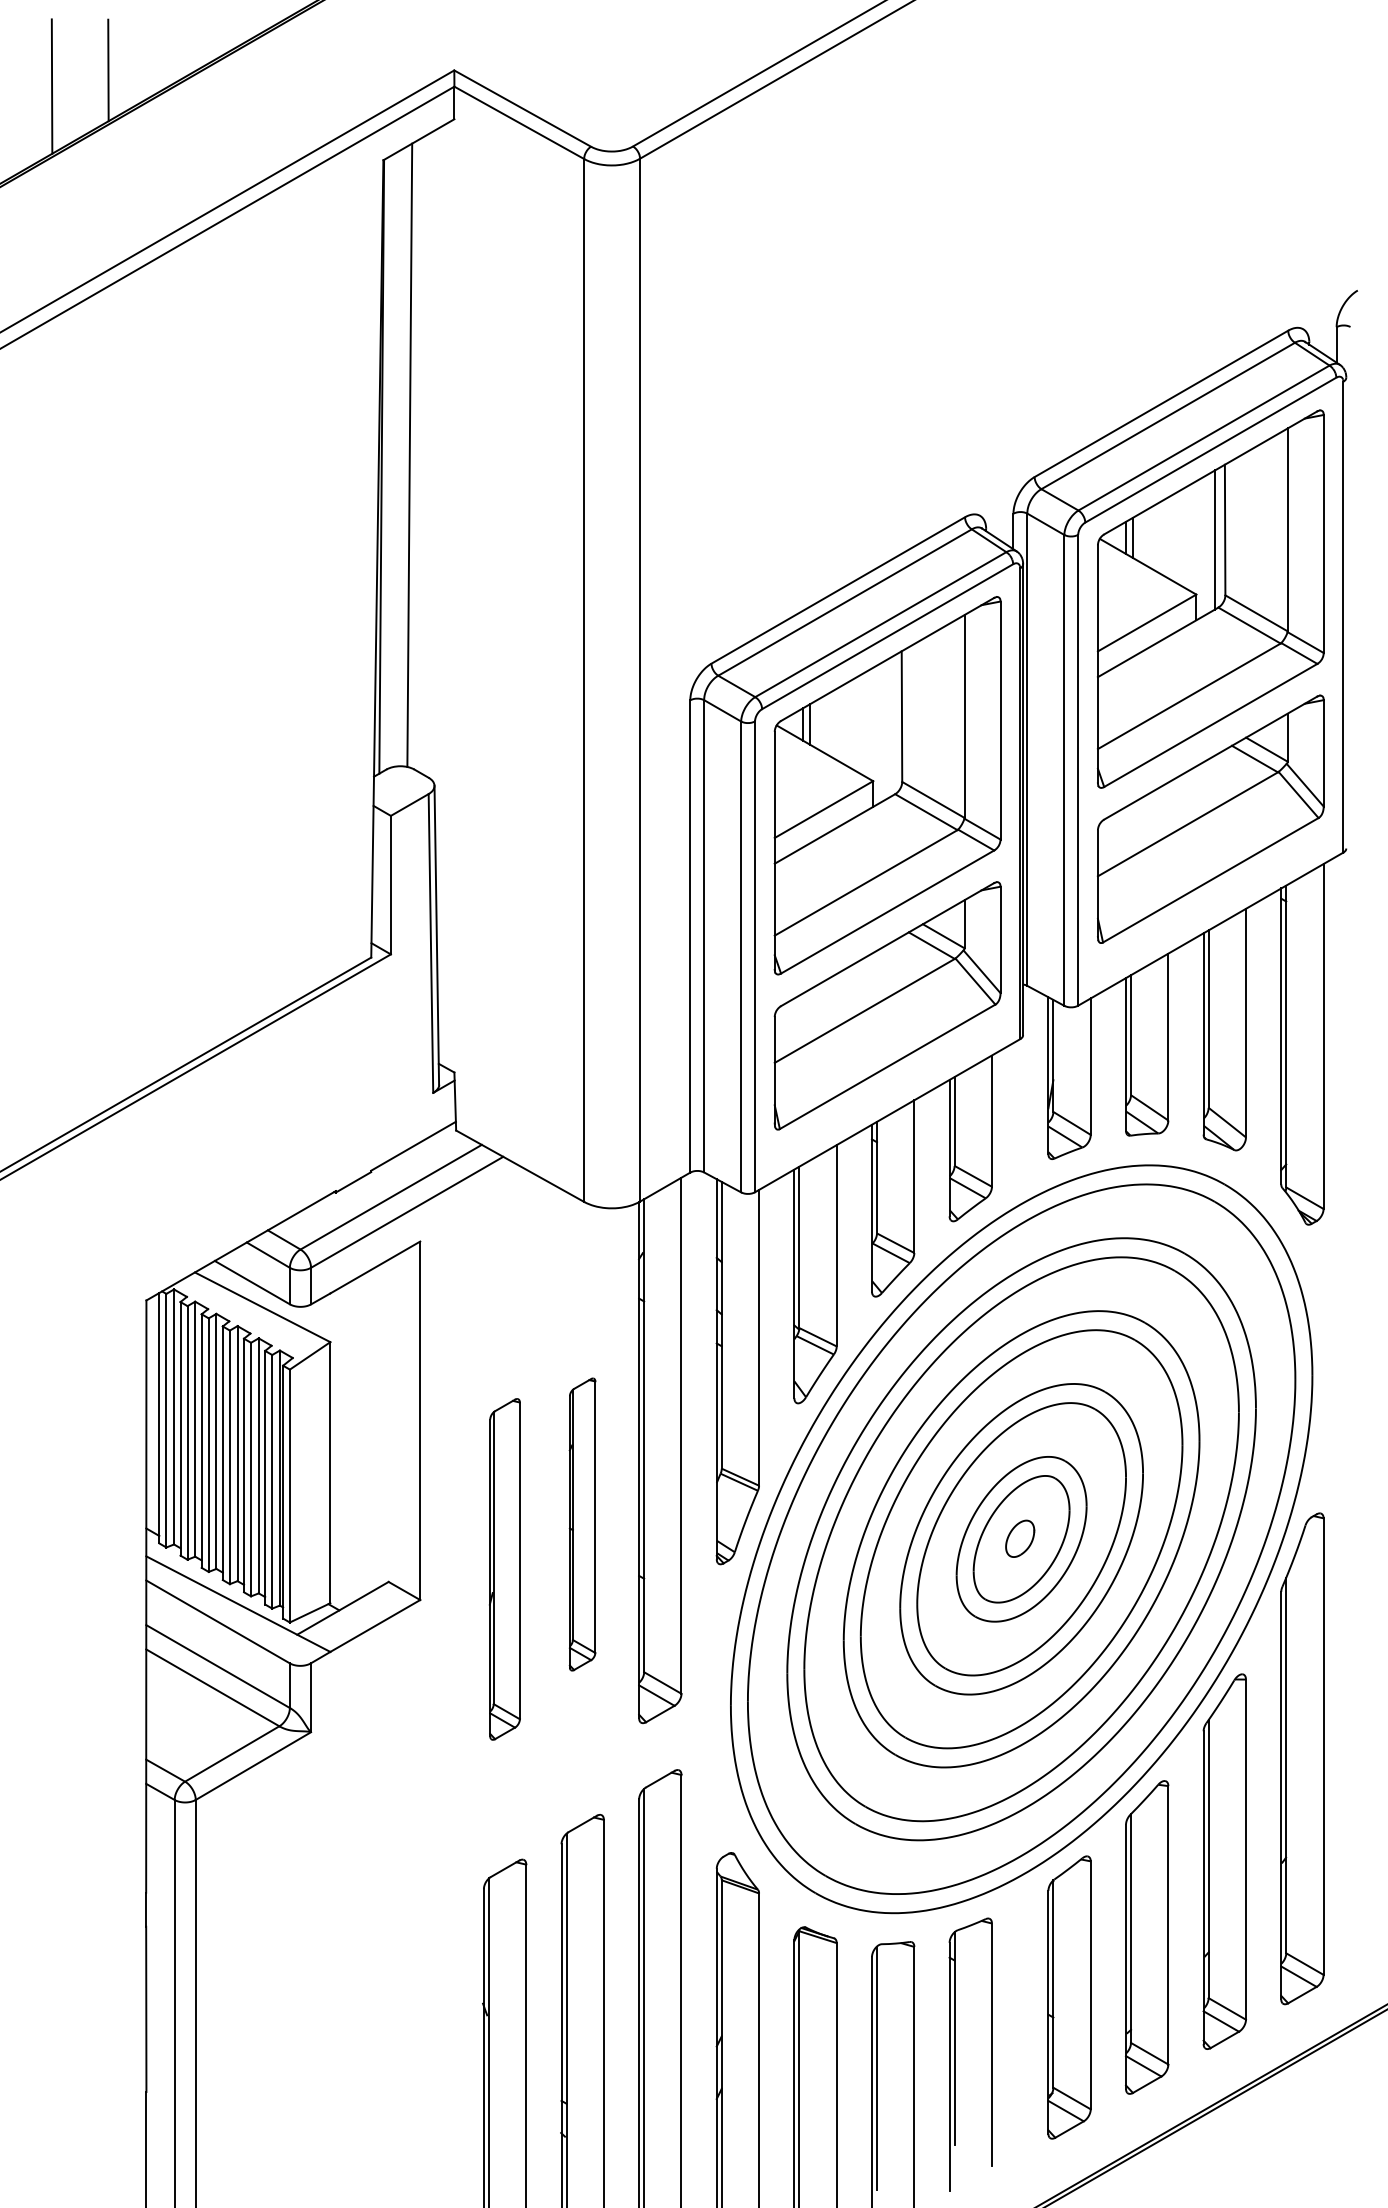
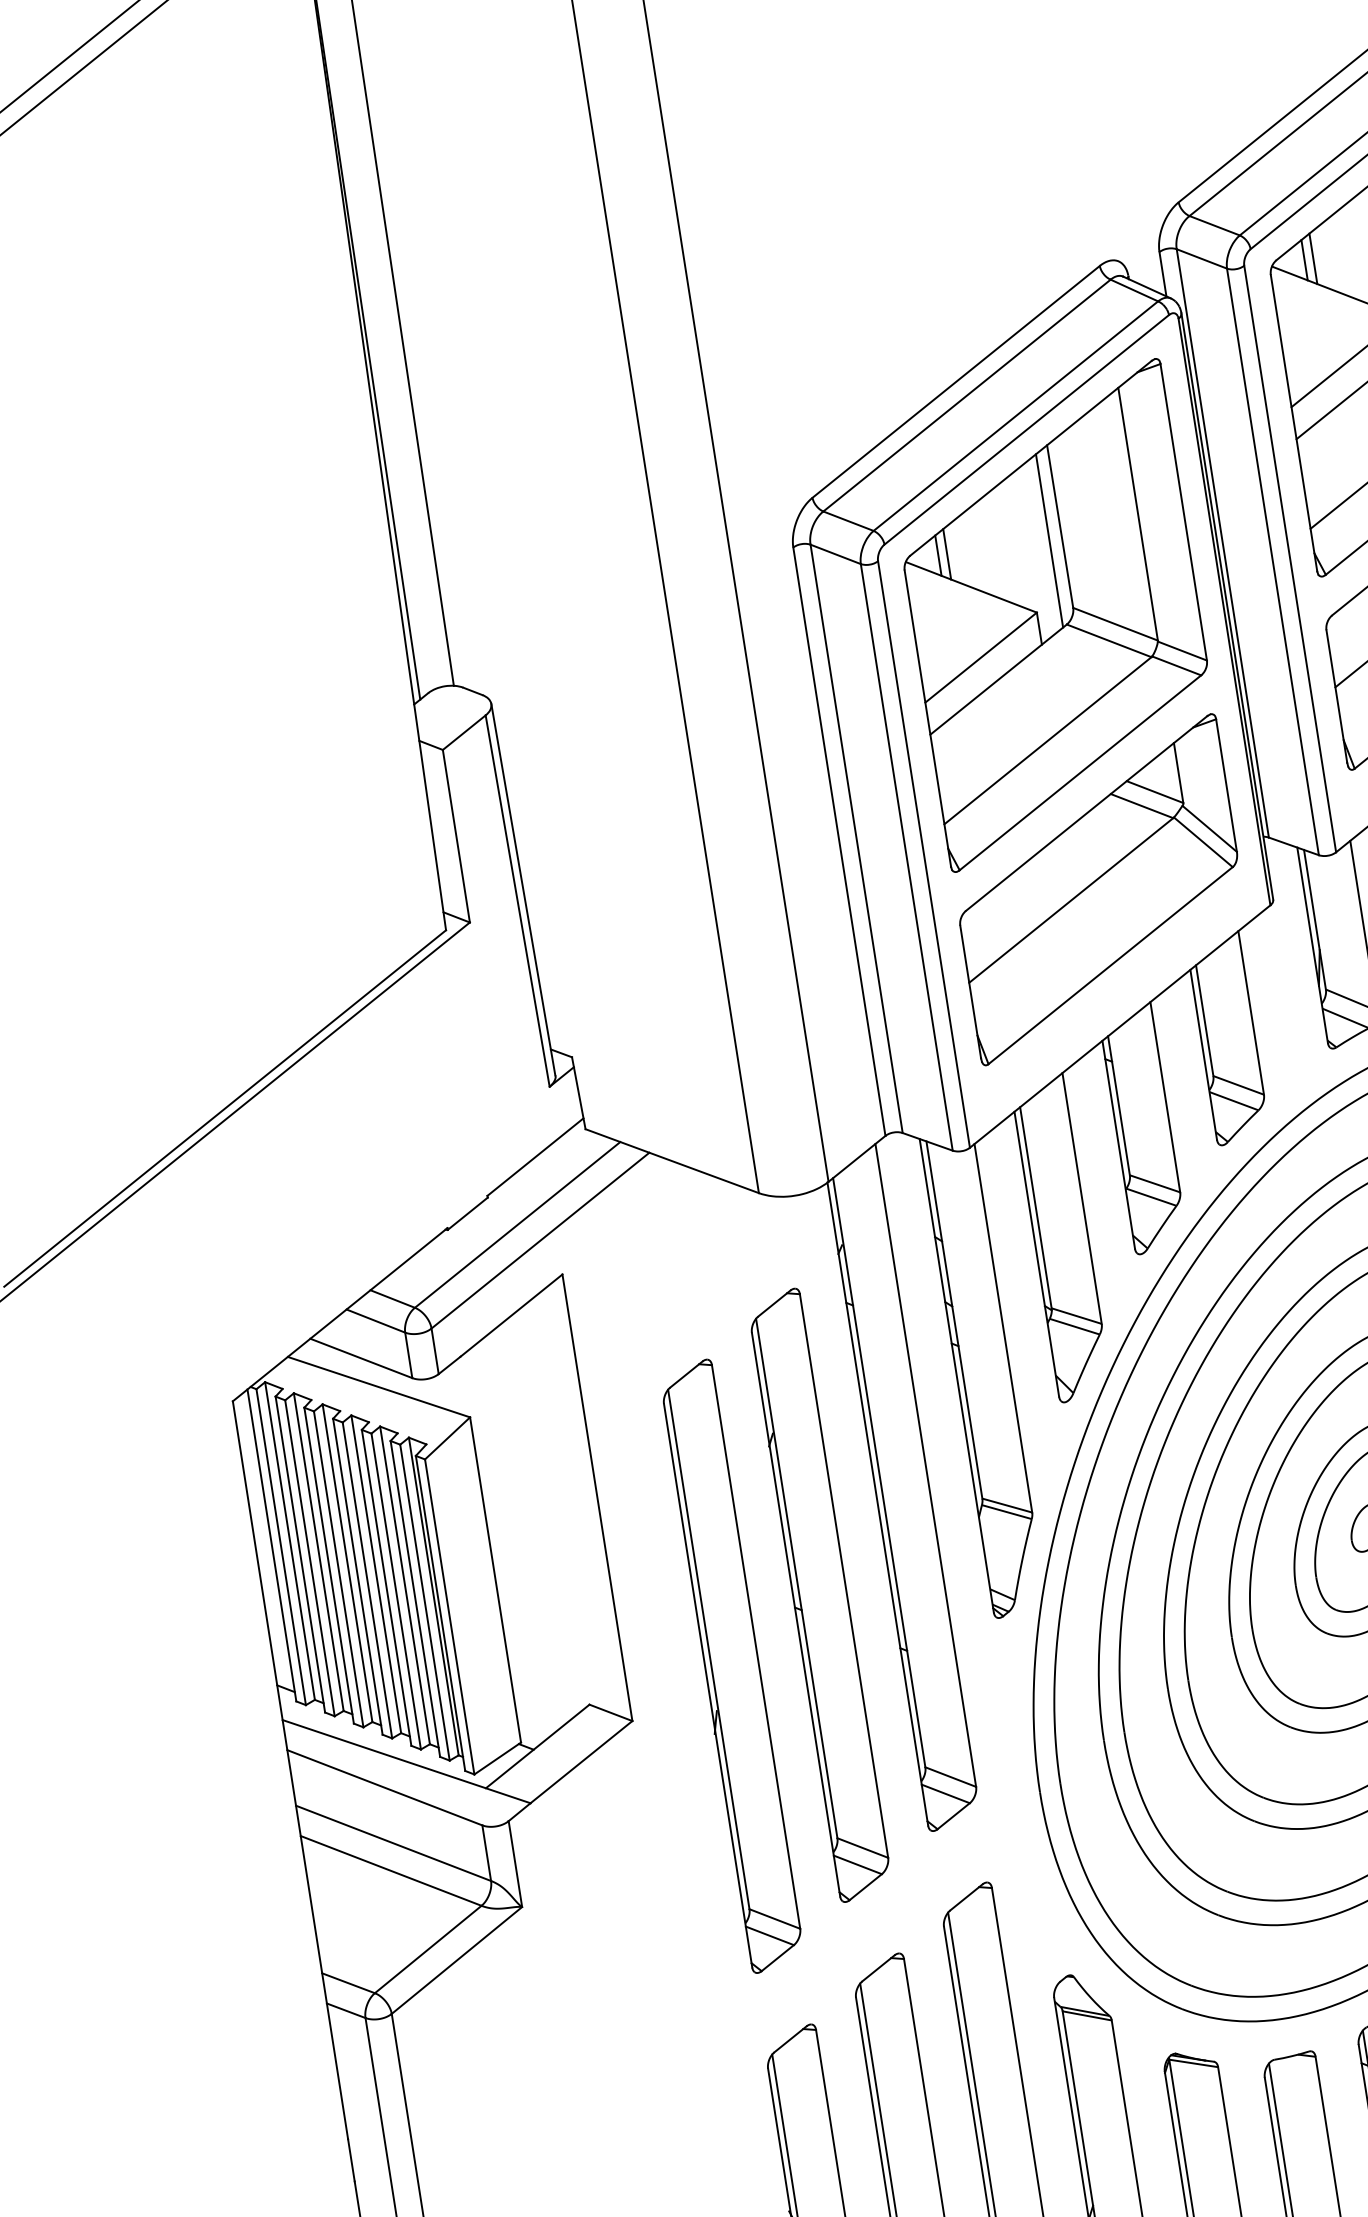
line: (891, 726) -> (1049, 540), added
part: (582, 1524) -> (819, 1595), size x1.67
part: (504, 1569) -> (731, 1666), size x1.43

